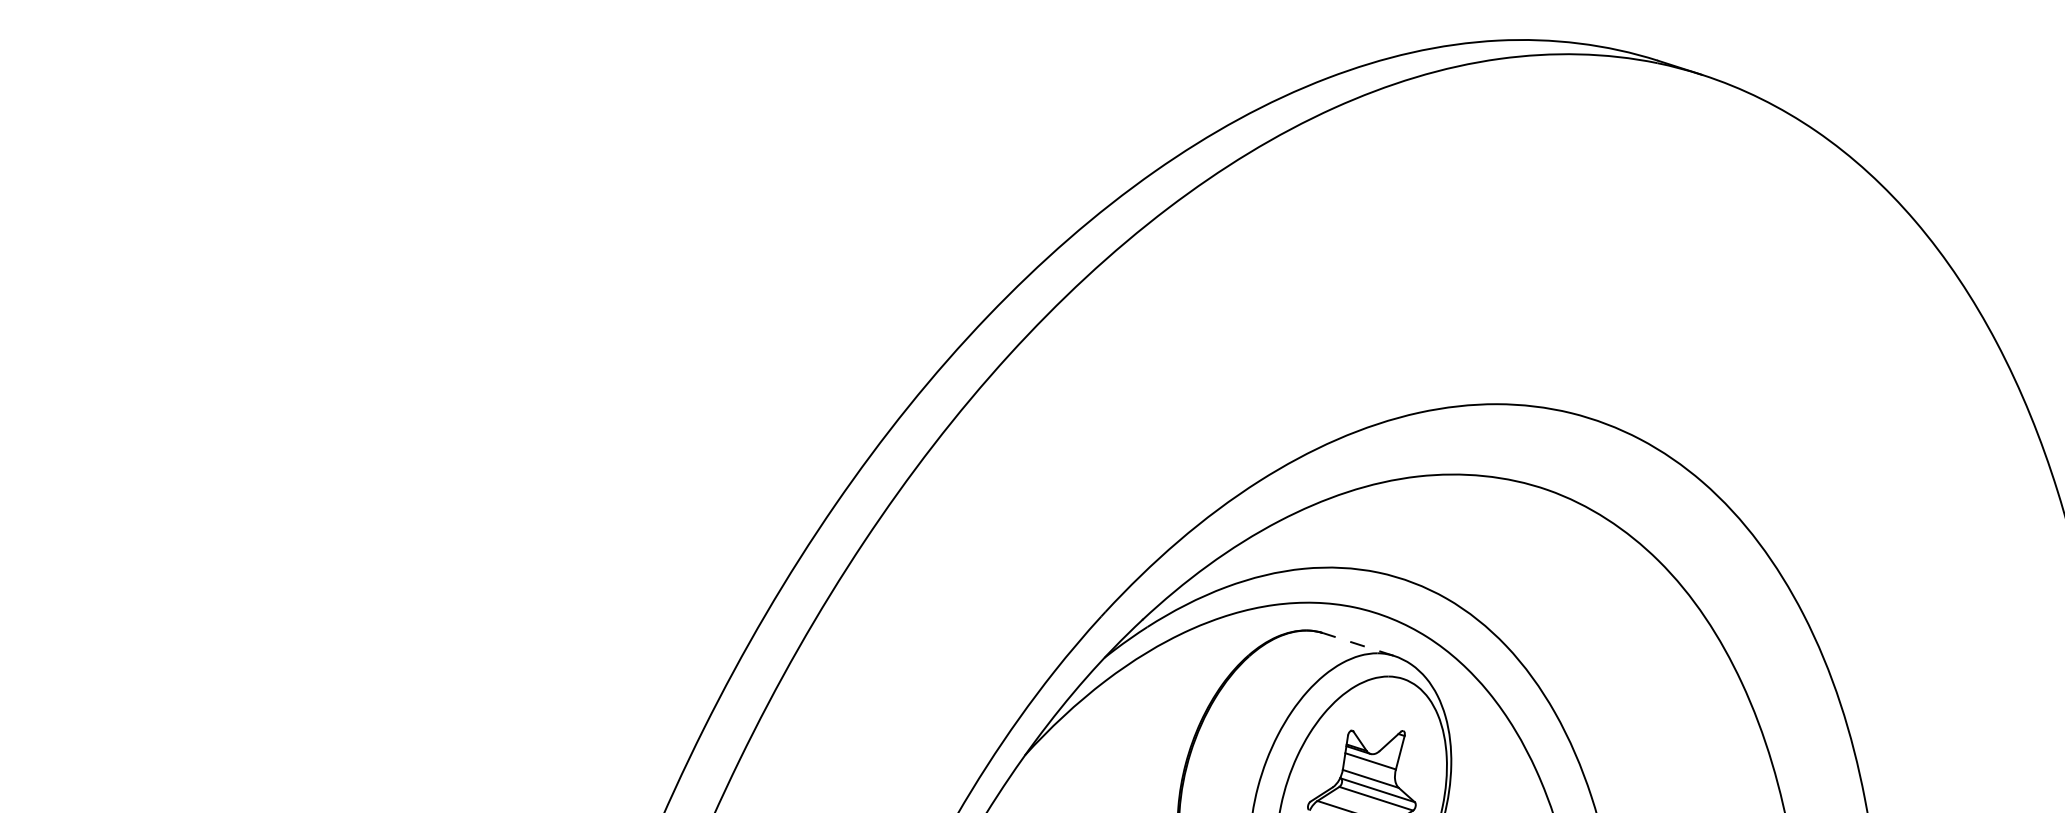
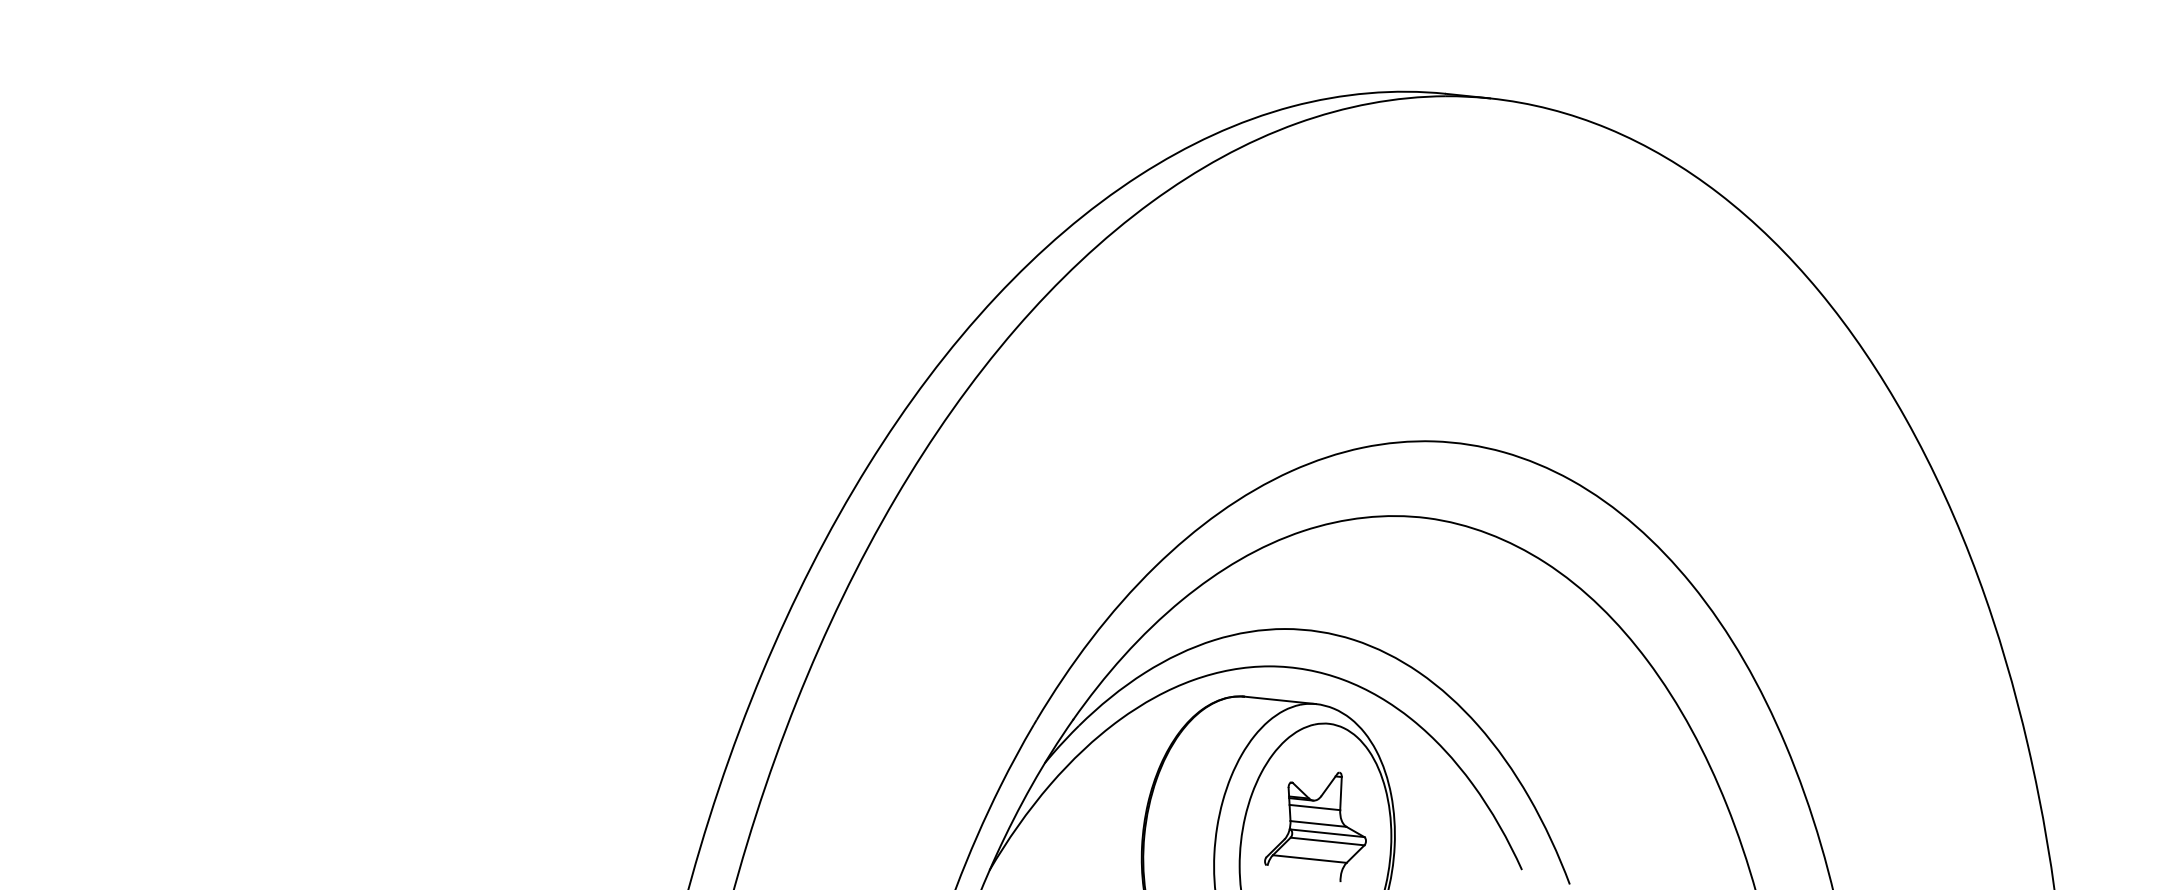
line: (1358, 644) -> (1280, 700), dashed -> solid

